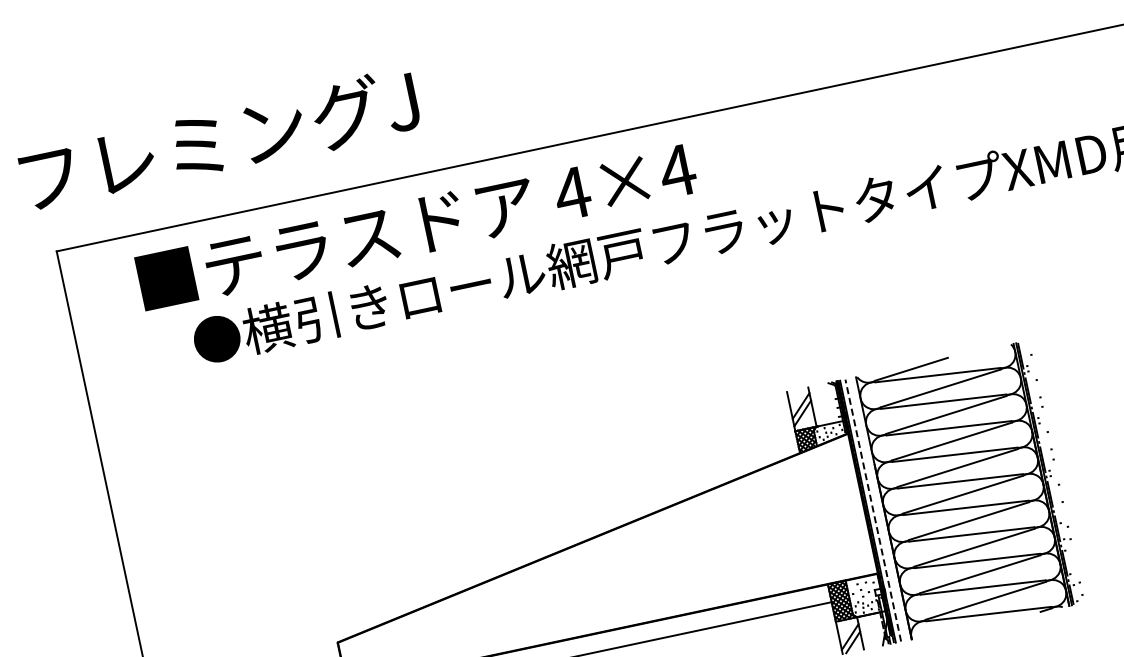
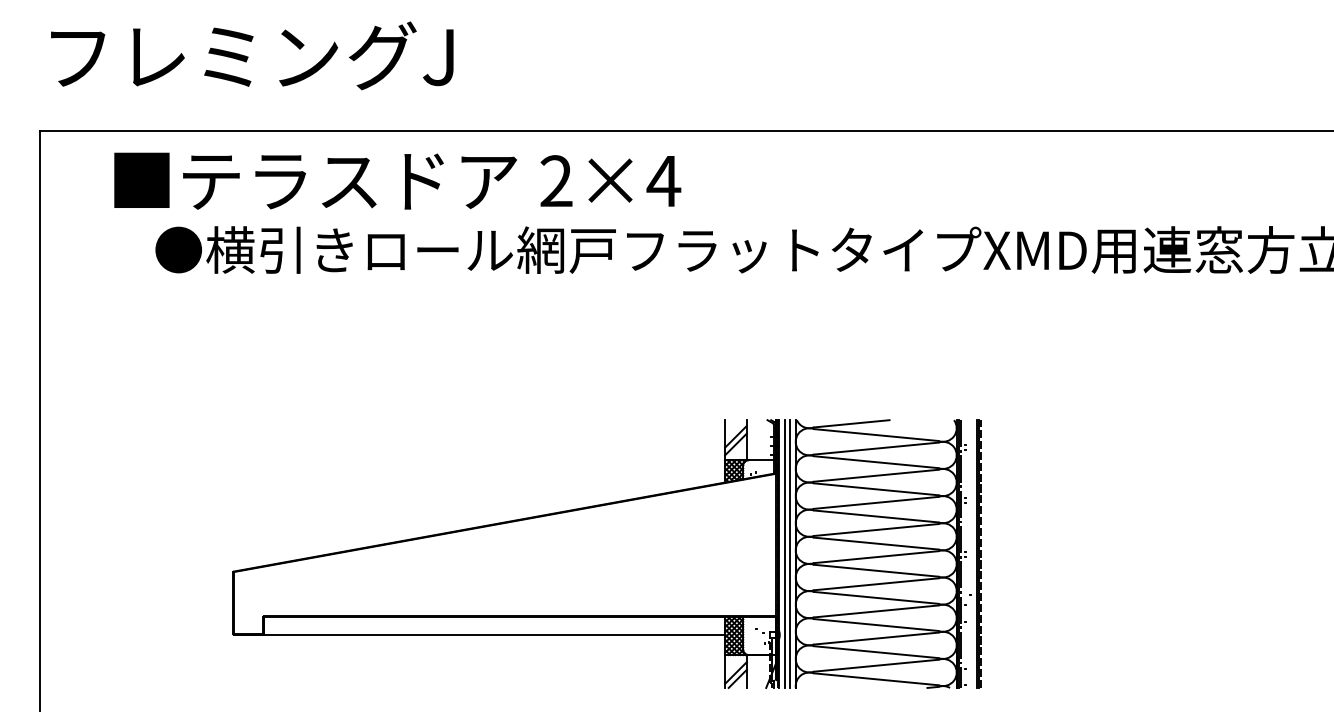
text: (219, 139) -> (252, 55), moved
text: (572, 192) -> (556, 180), 4×4 -> 2×4
part: (1059, 470) -> (975, 553), added
line: (878, 508) -> (790, 553), added
line: (873, 511) -> (784, 554), dashed -> solid

